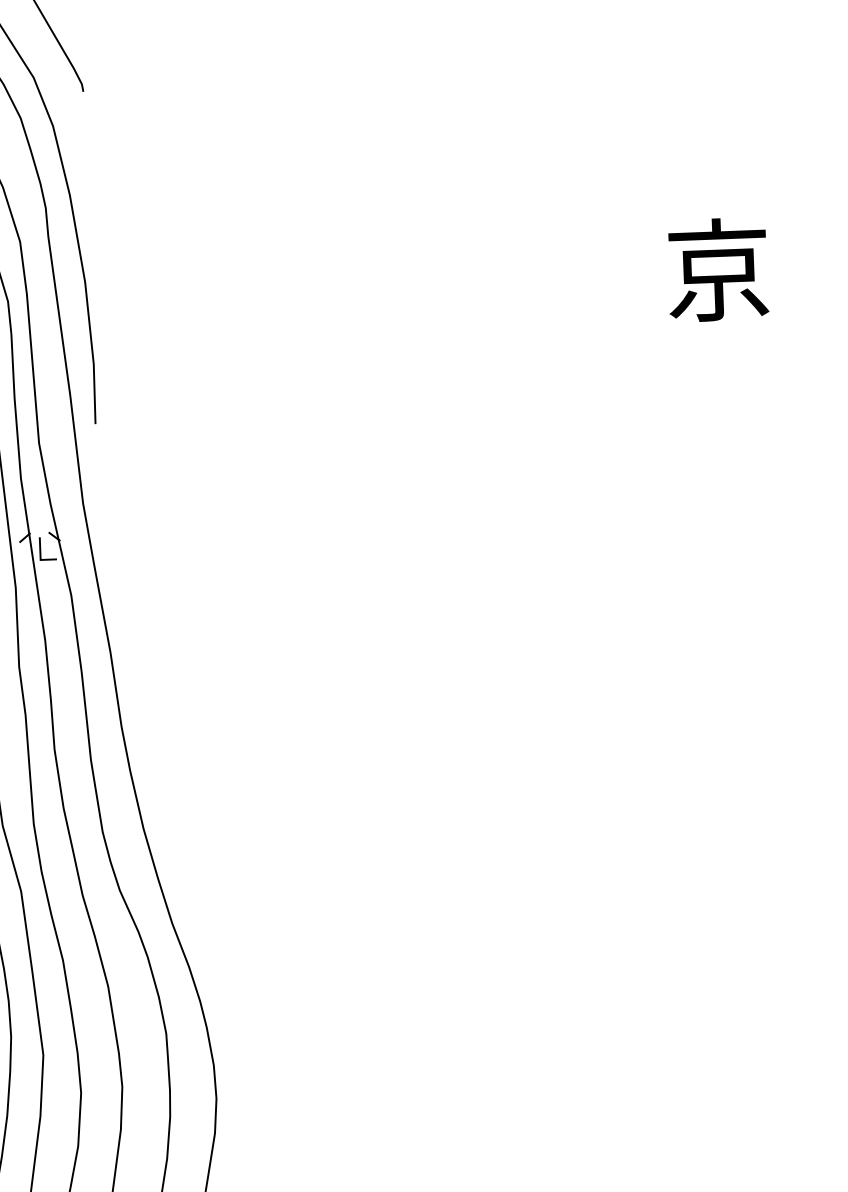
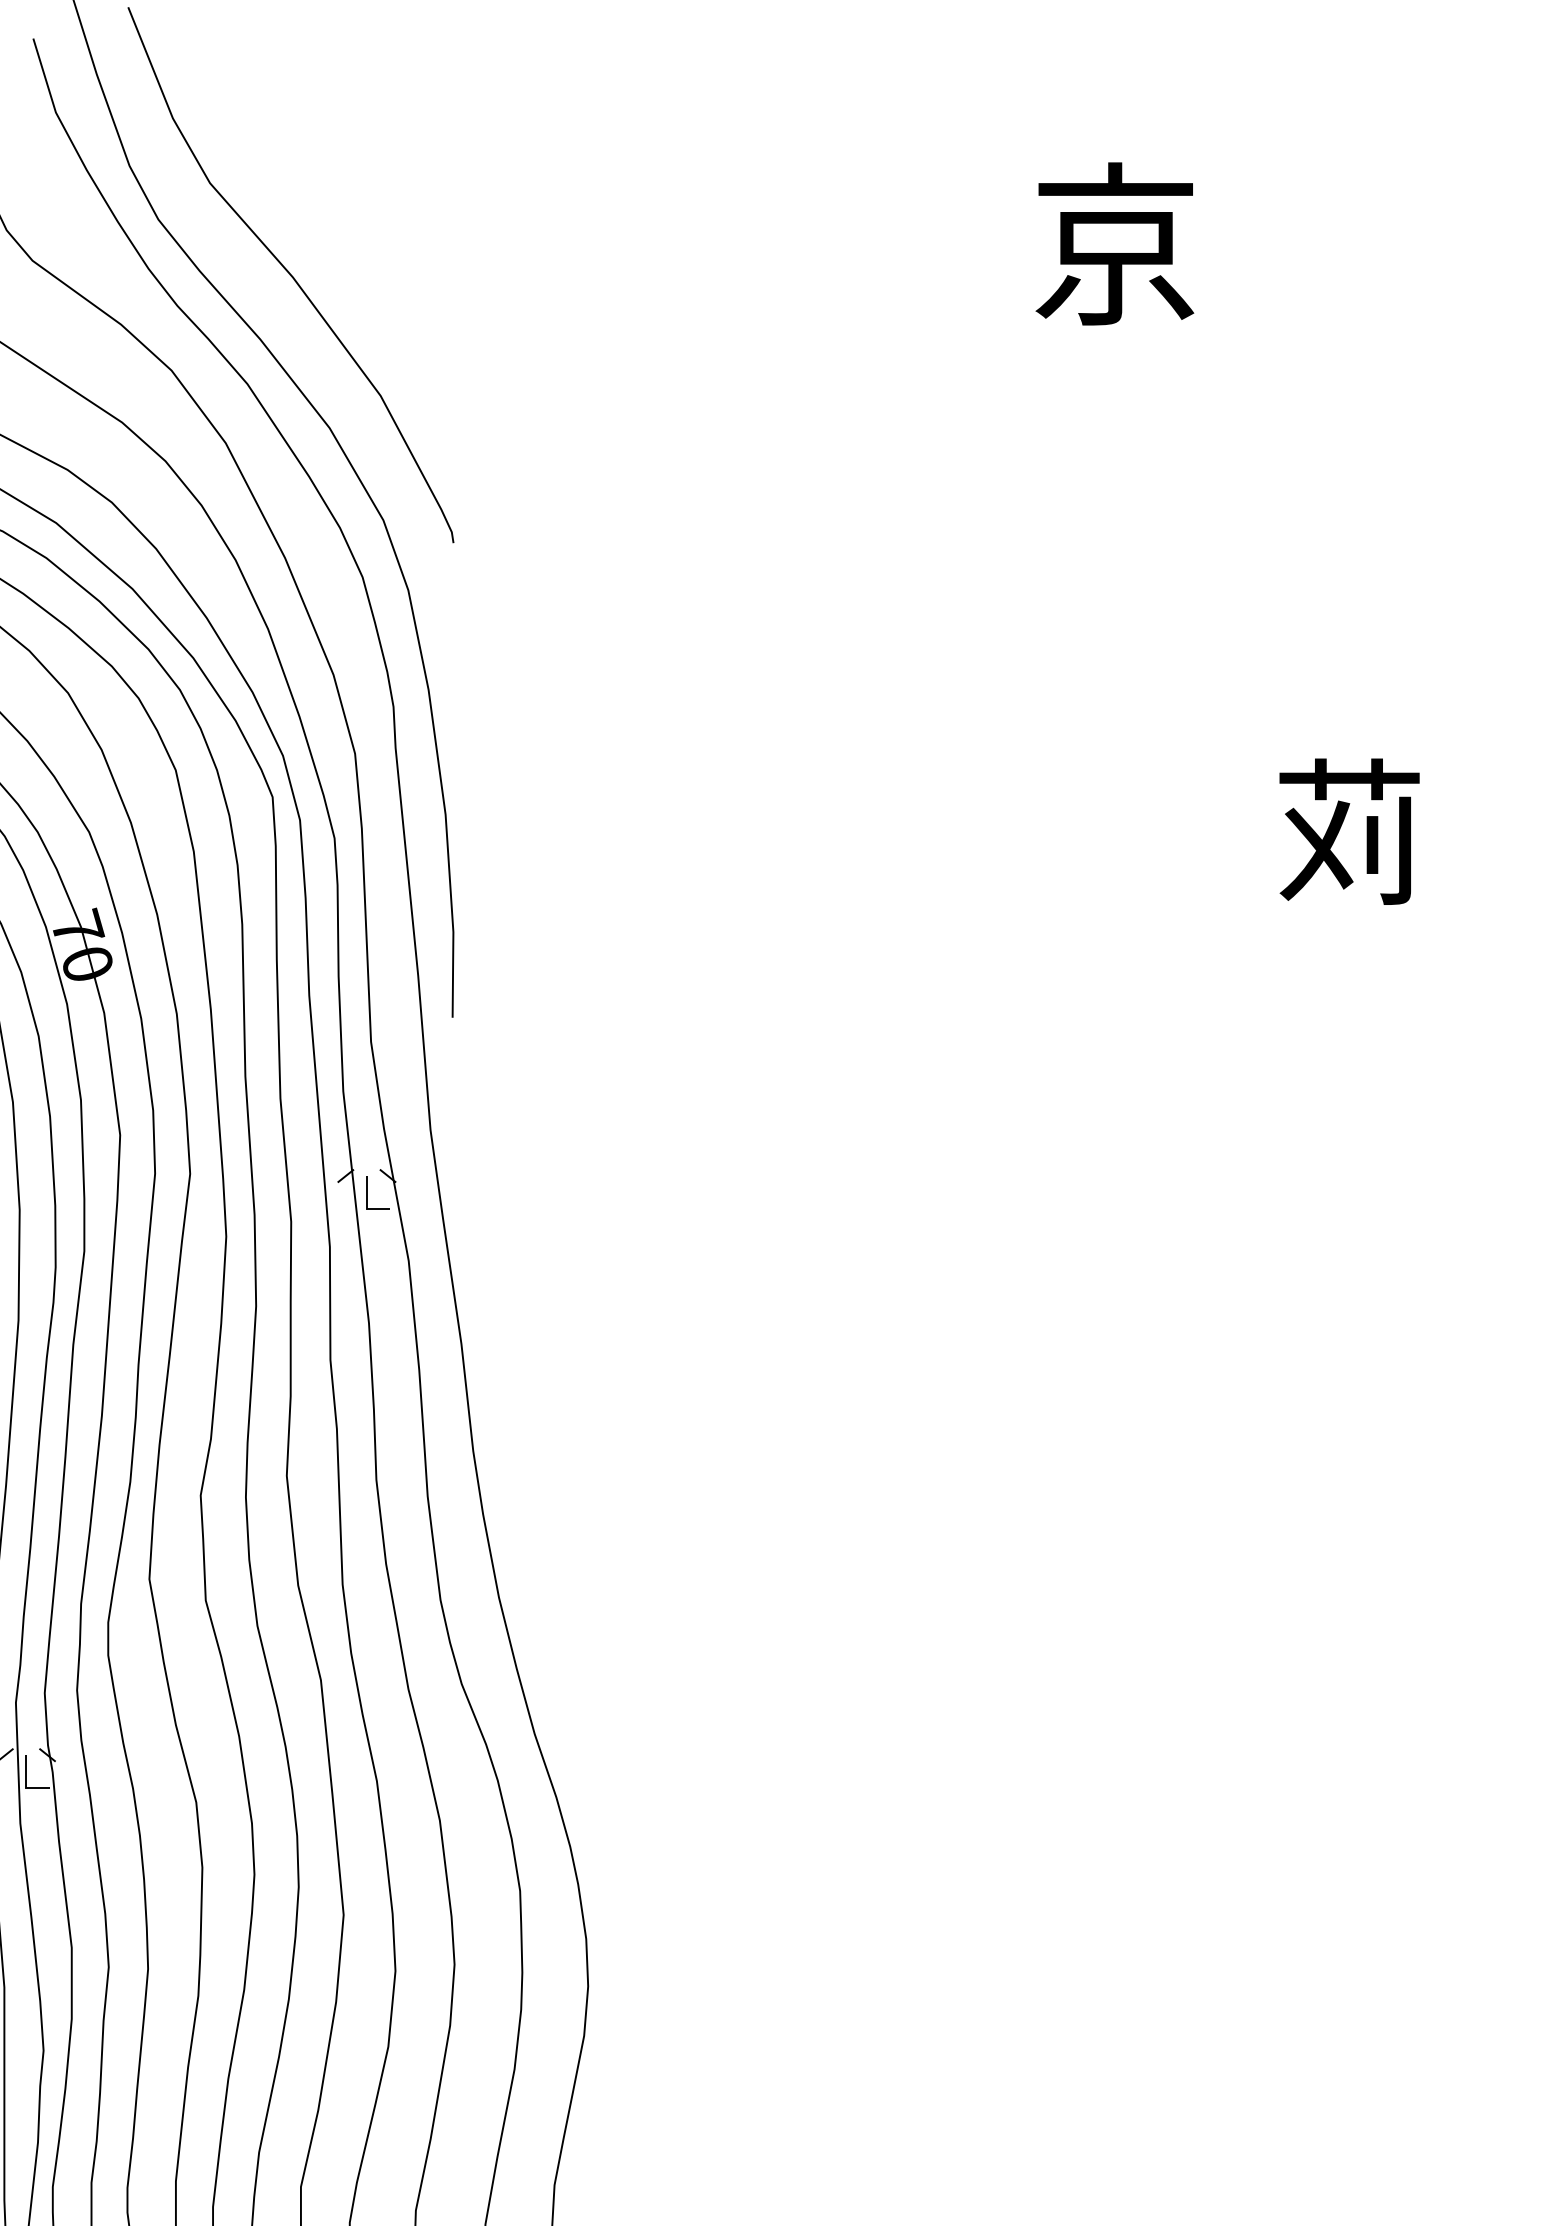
text: (717, 269) -> (1348, 831), 京 -> 苅

